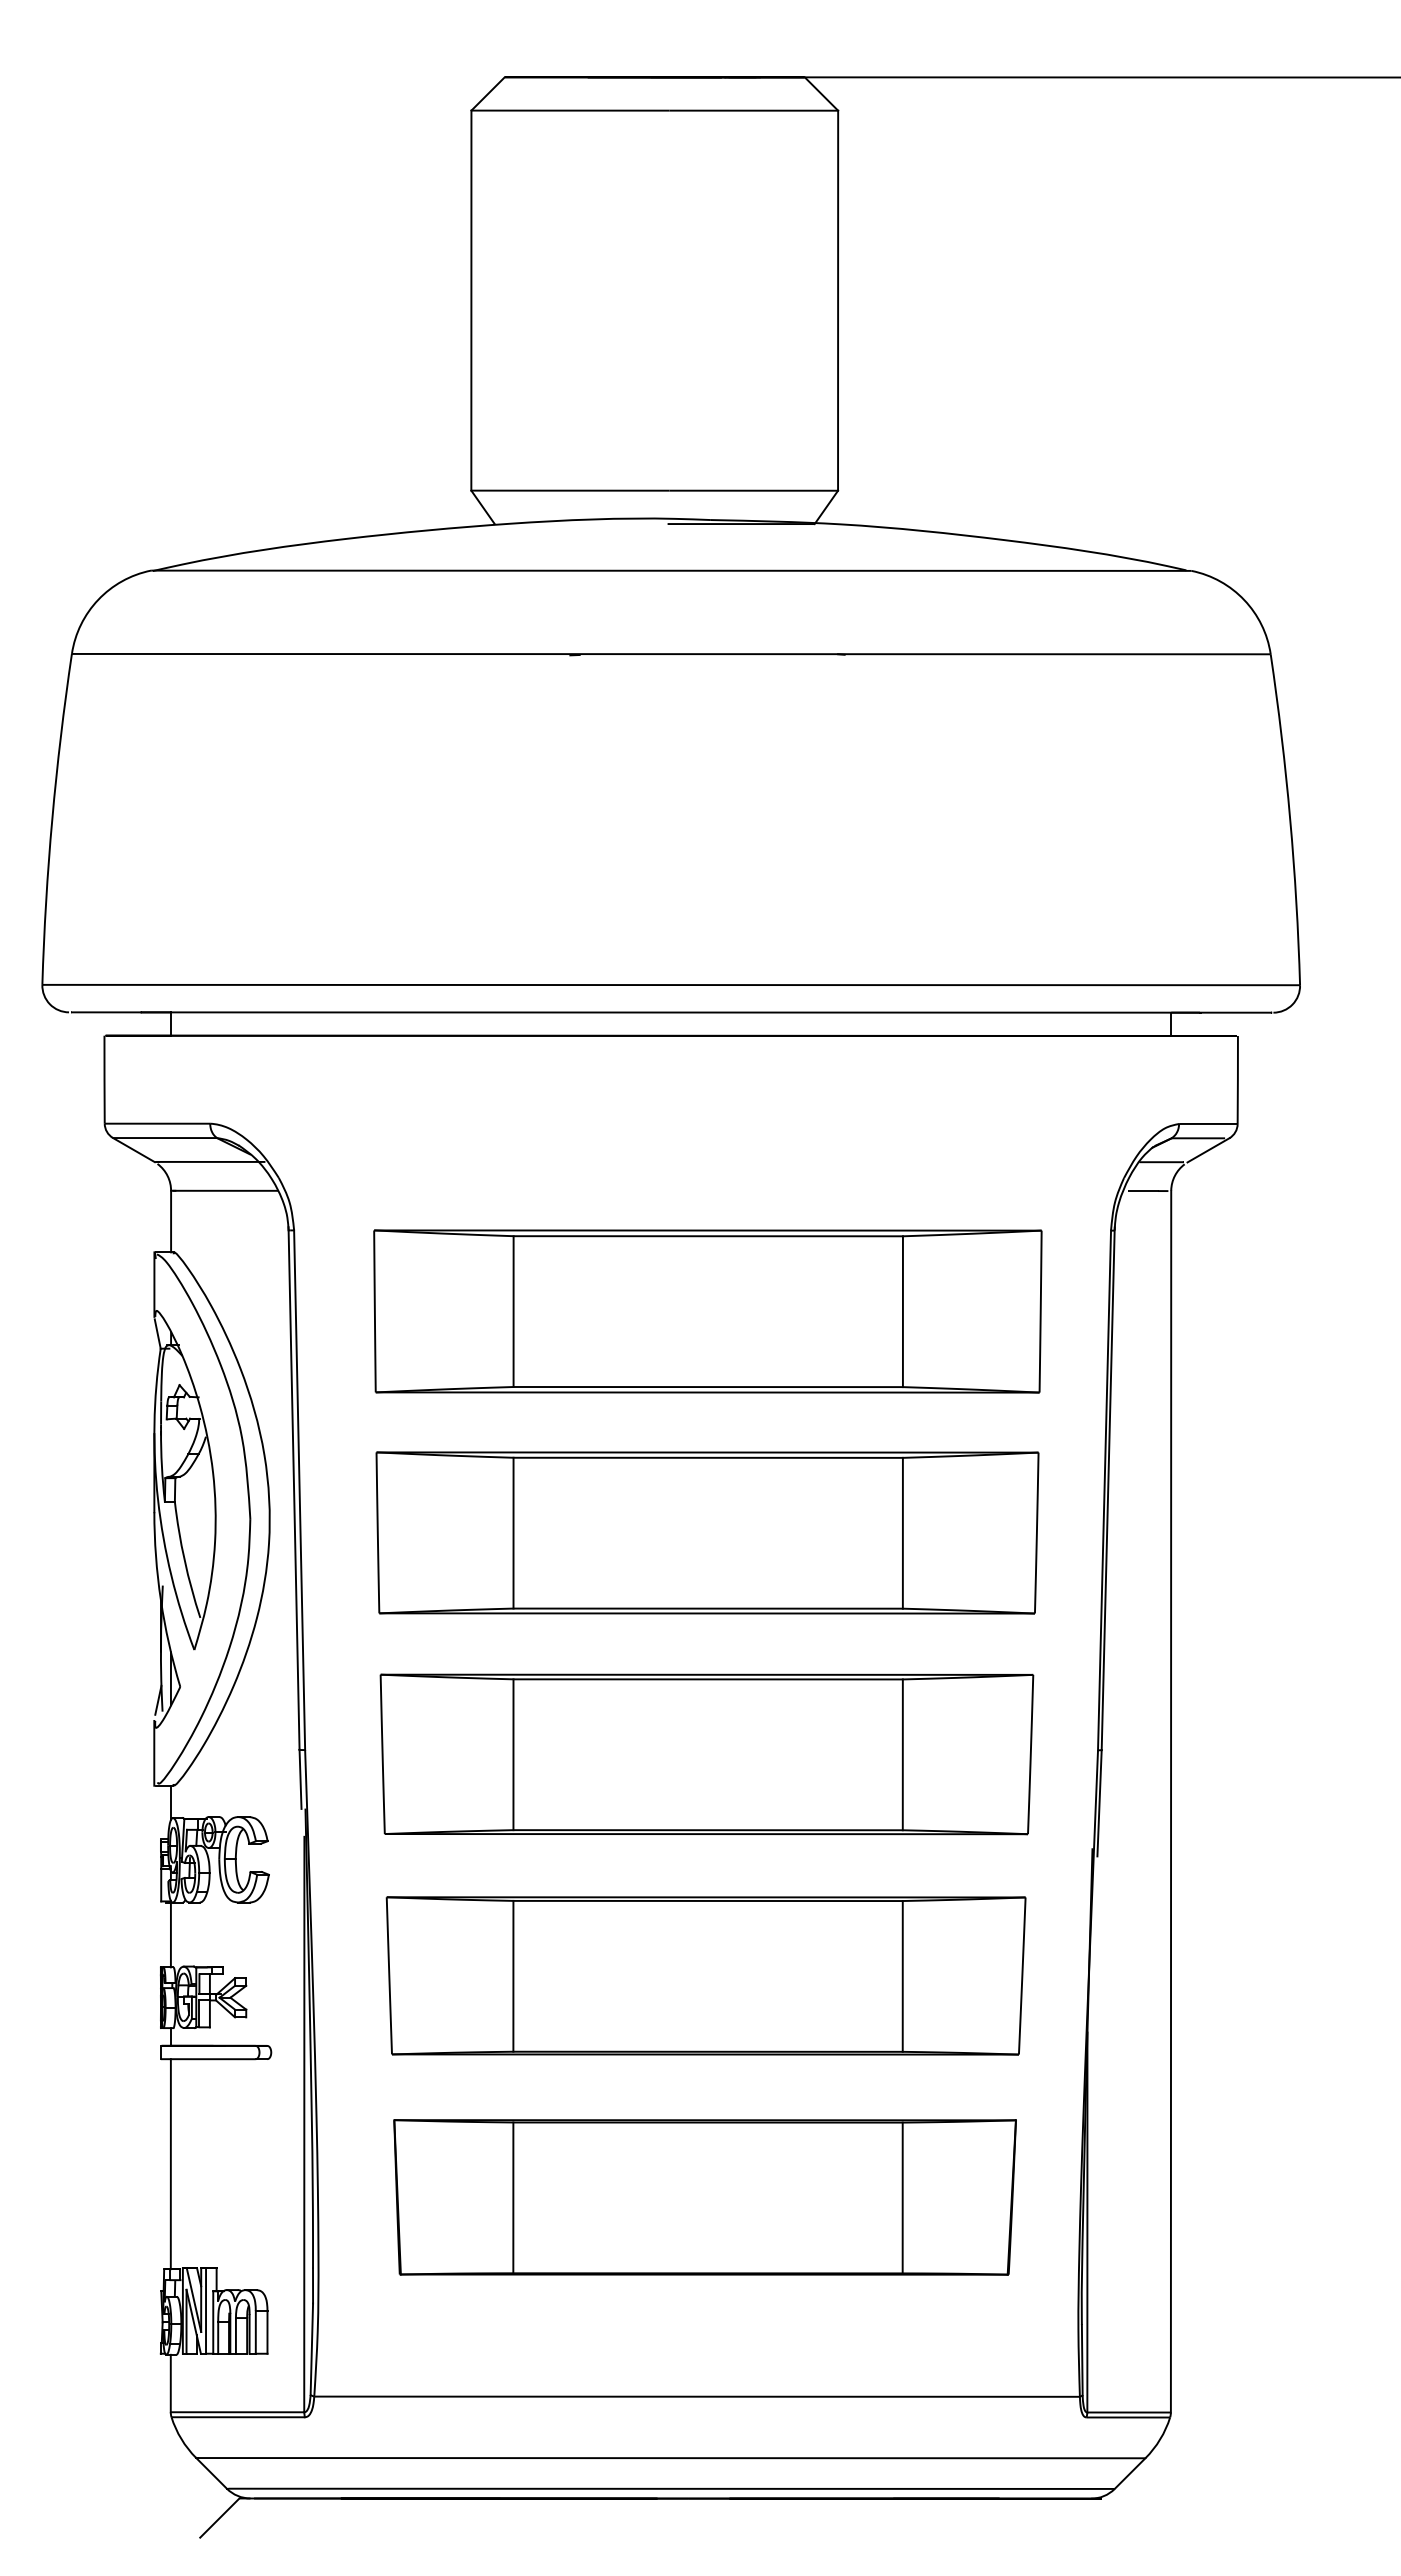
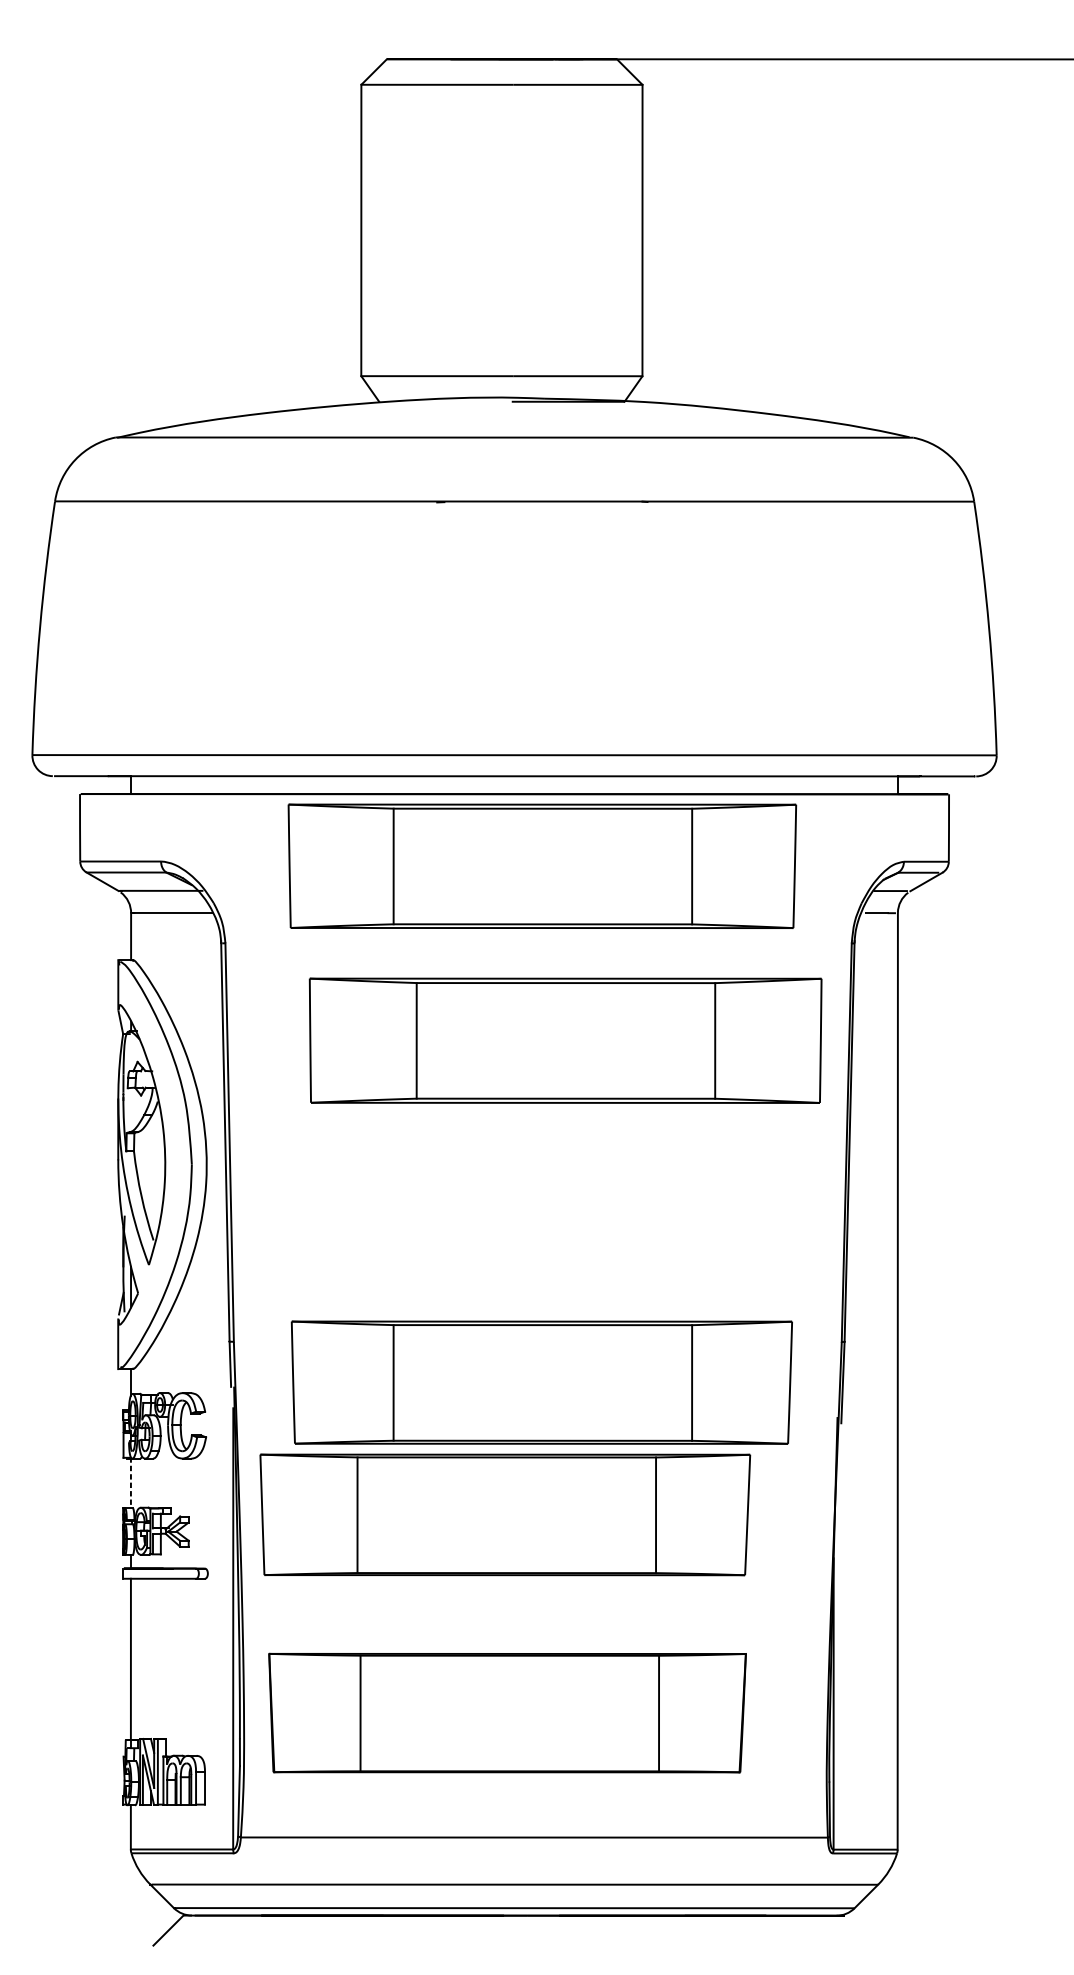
part: (707, 1311) -> (565, 1040), moved
part: (707, 1532) -> (542, 865), moved
part: (706, 1754) -> (541, 1382), moved
line: (170, 1934) -> (130, 1483), solid -> dashed
part: (705, 1975) -> (504, 1514), moved
part: (704, 2197) -> (507, 1713), moved

